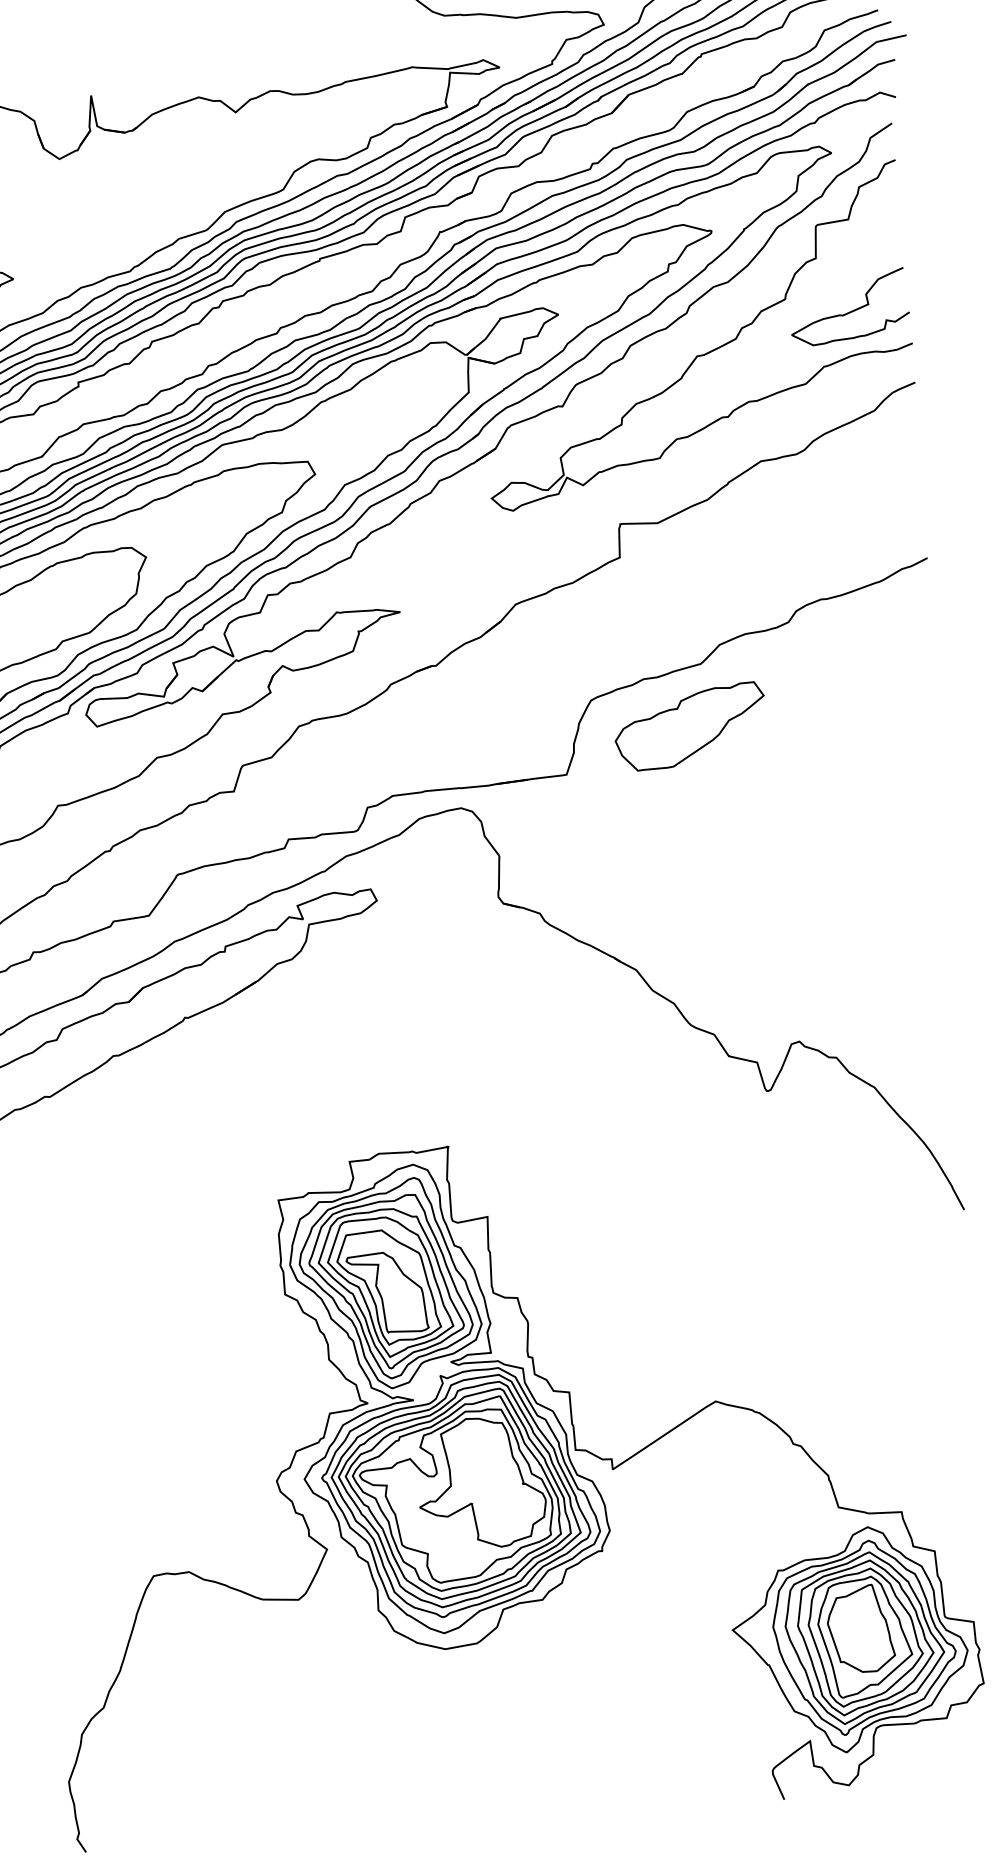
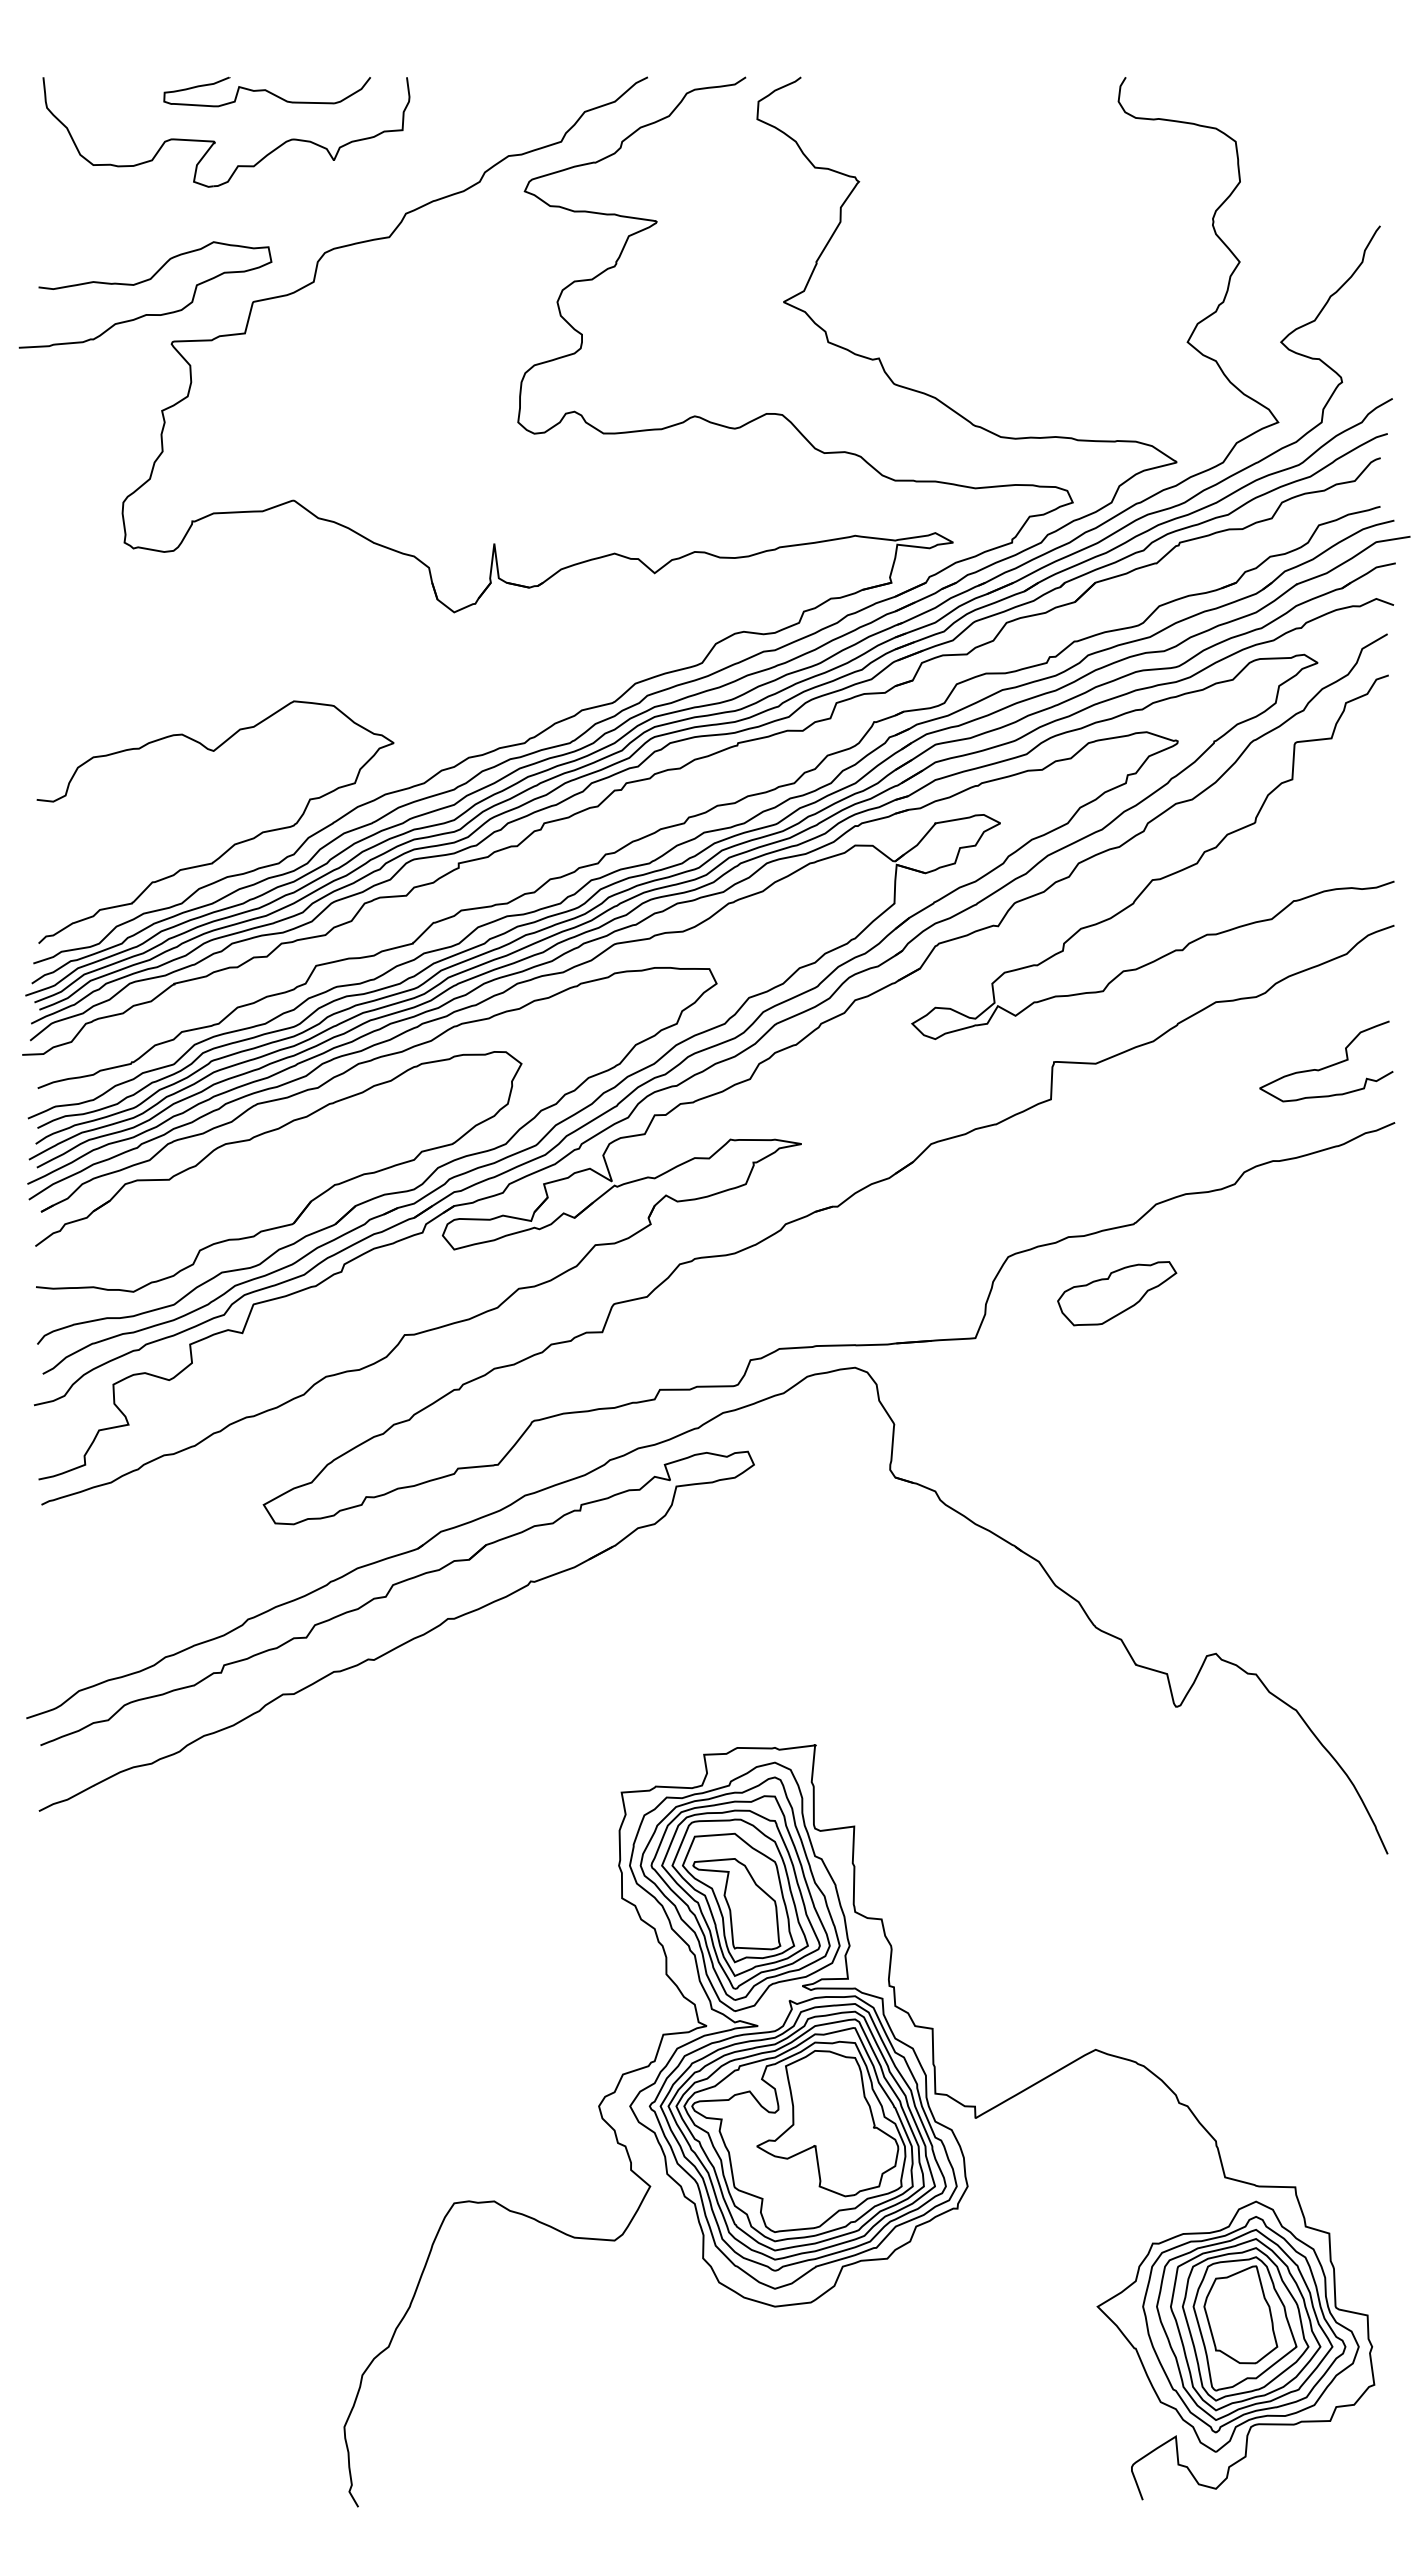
curve: (851, 310) -> (1328, 1065), moved
part: (689, 726) -> (1116, 1293), size x0.7

